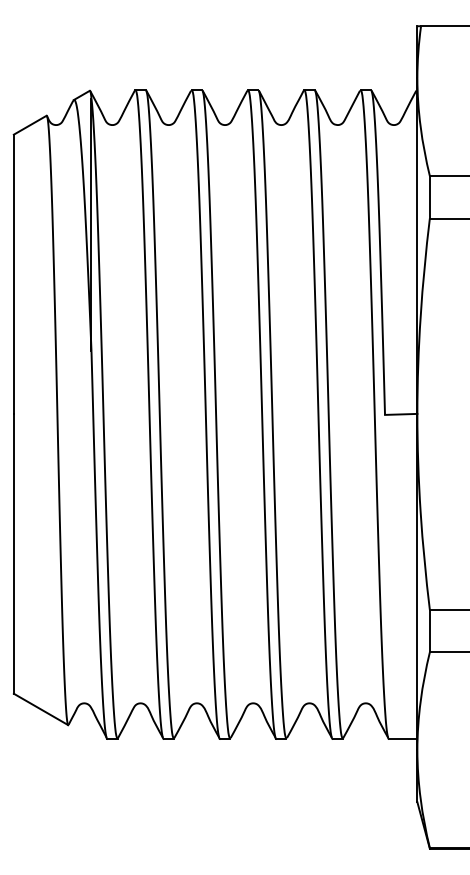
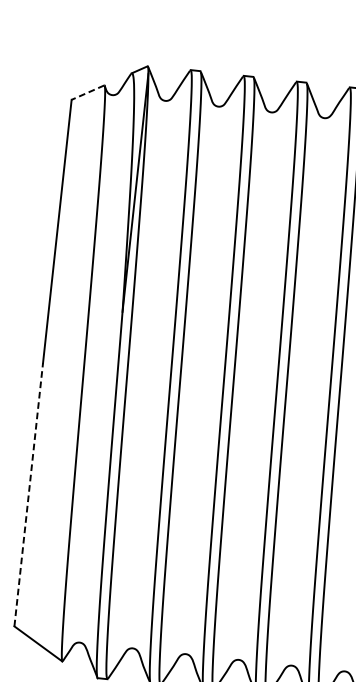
line: (30, 125) -> (88, 92), solid -> dashed
line: (13, 553) -> (28, 494), solid -> dashed

